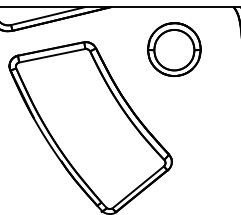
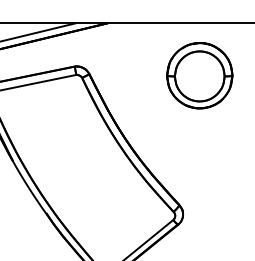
part: (174, 49) -> (199, 75), moved

